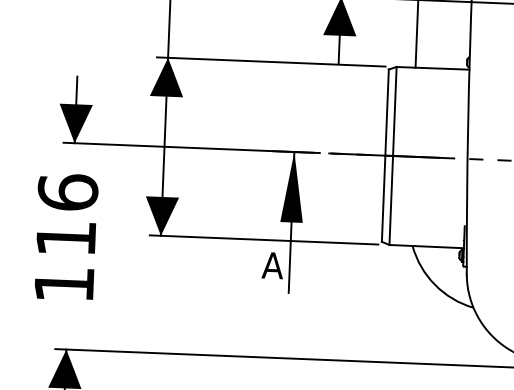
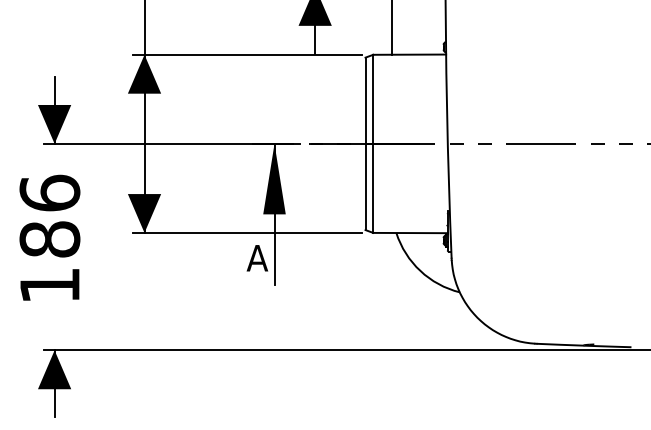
text: (65, 238) -> (49, 239), 116 -> 186

